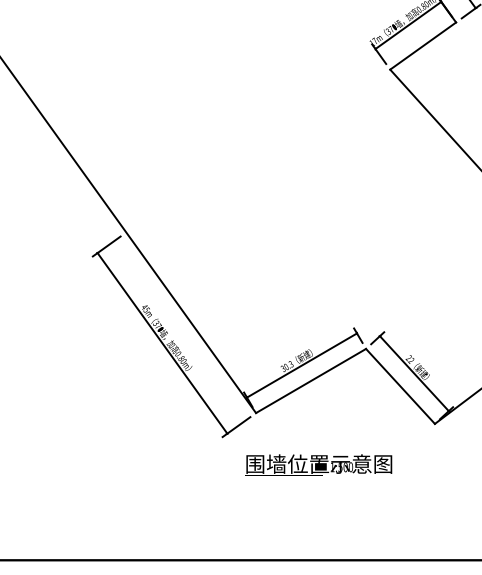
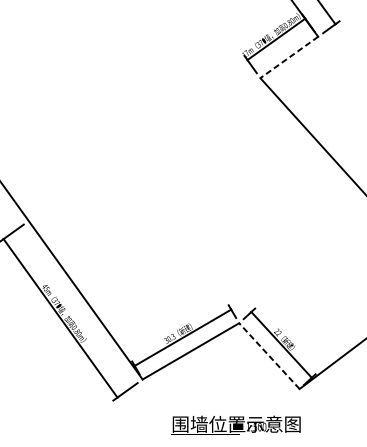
line: (423, 46) -> (289, 57), solid -> dashed
line: (400, 386) -> (269, 356), solid -> dashed
text: (318, 464) -> (236, 424), moved

